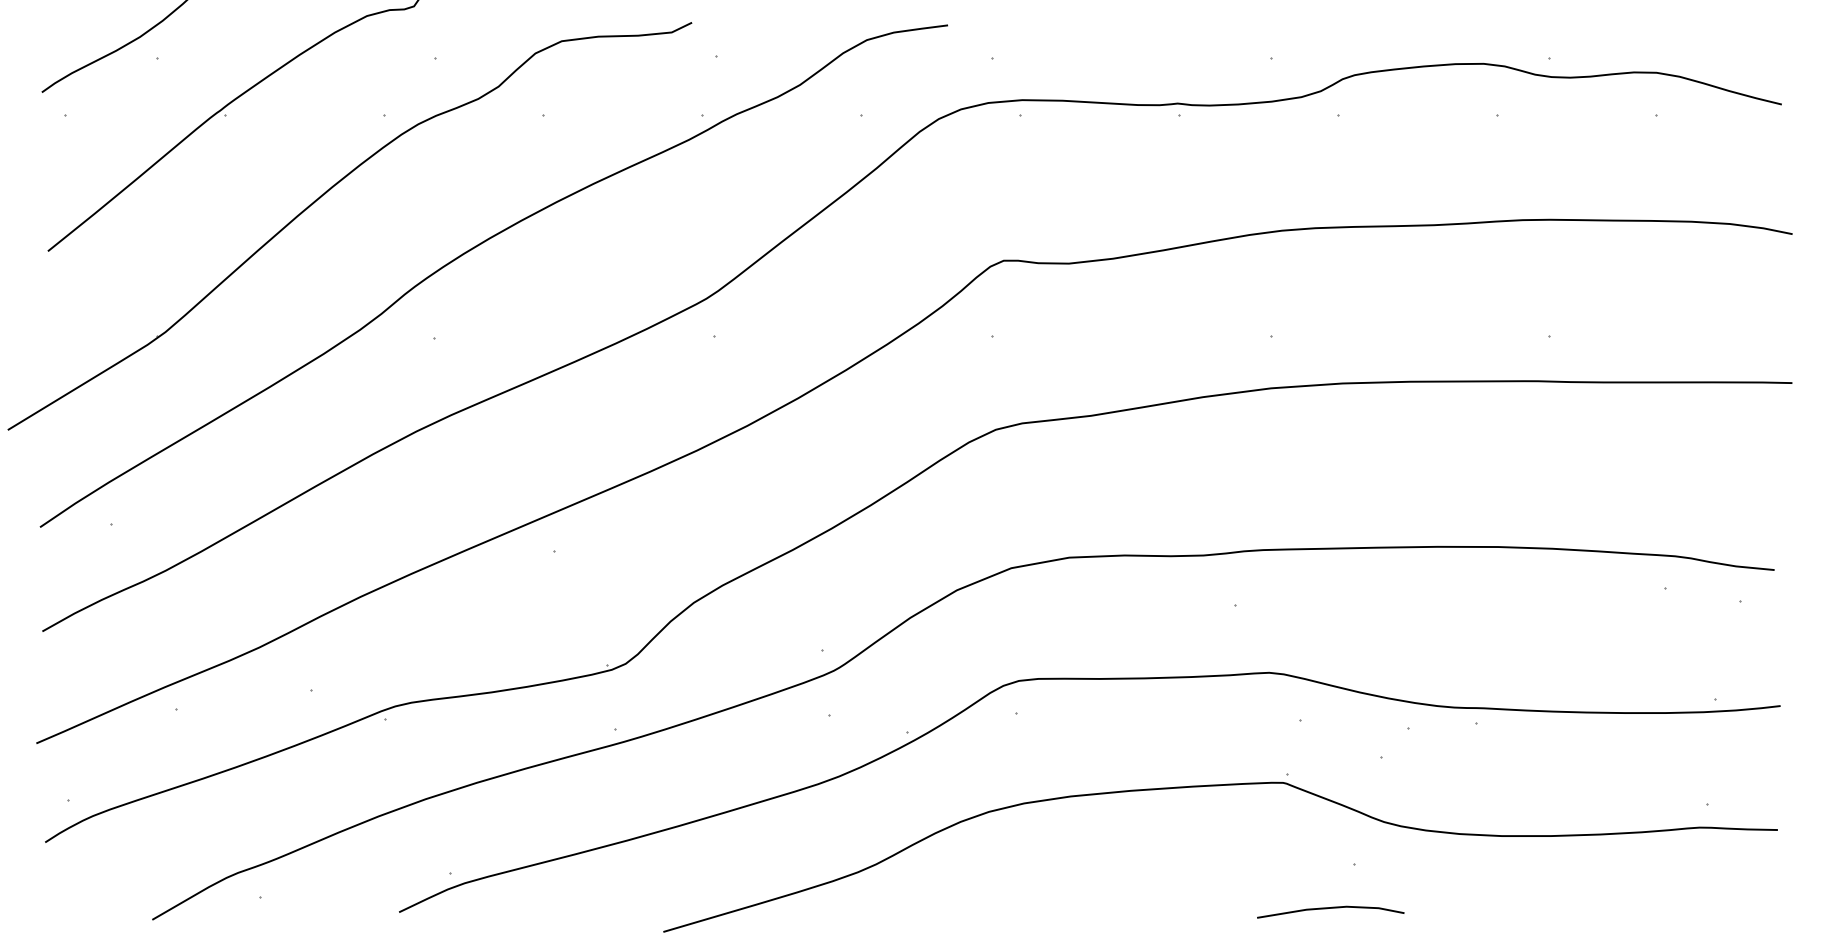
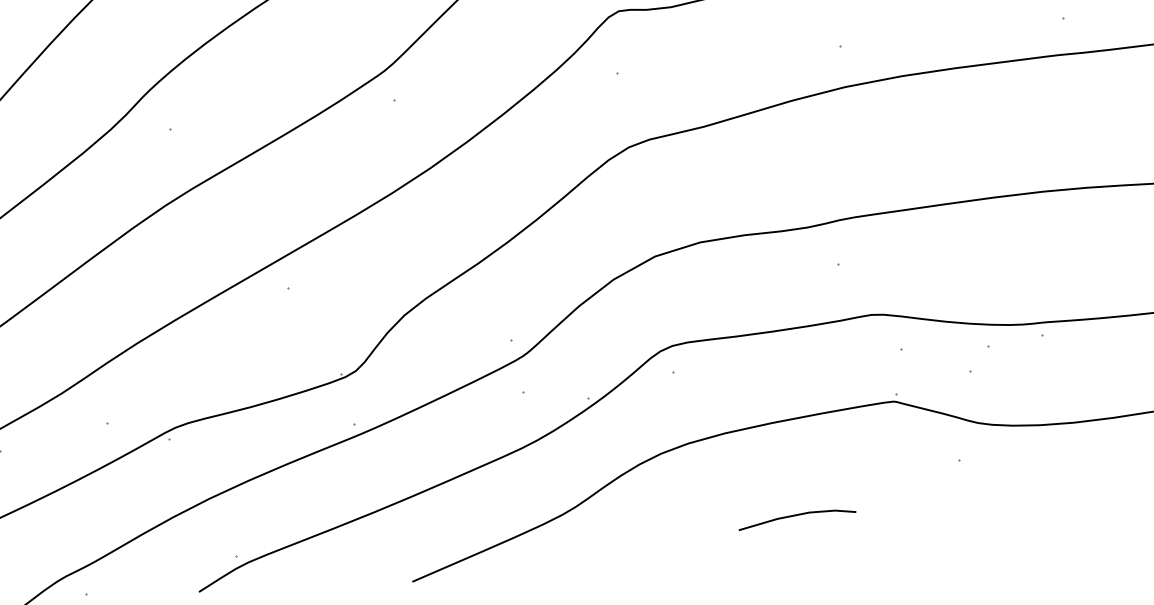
line: (1330, 908) -> (796, 515), moved

